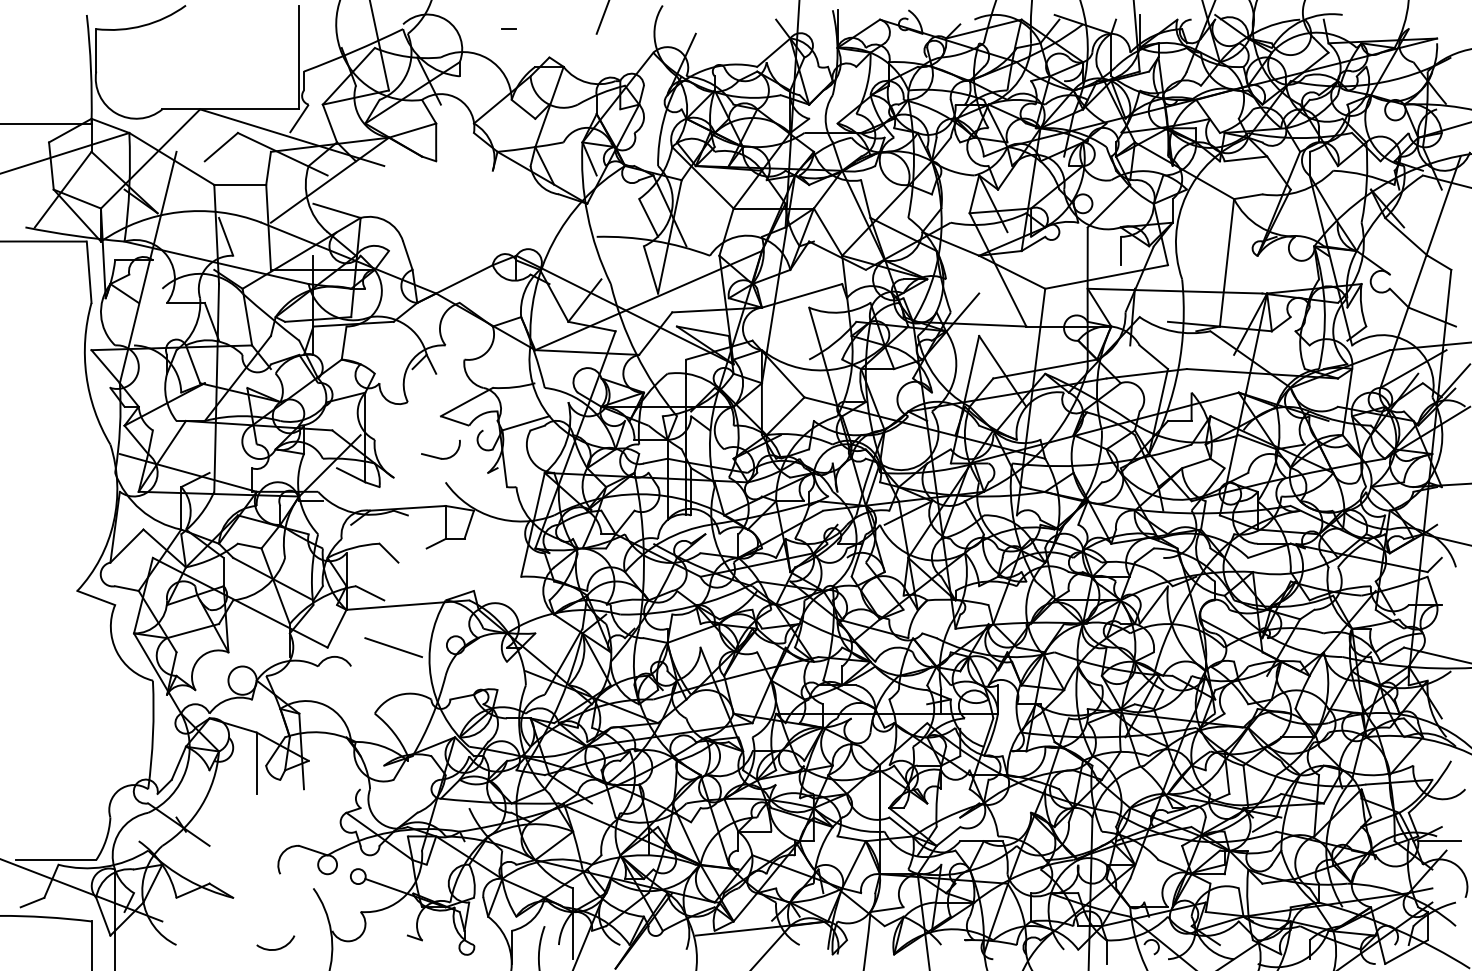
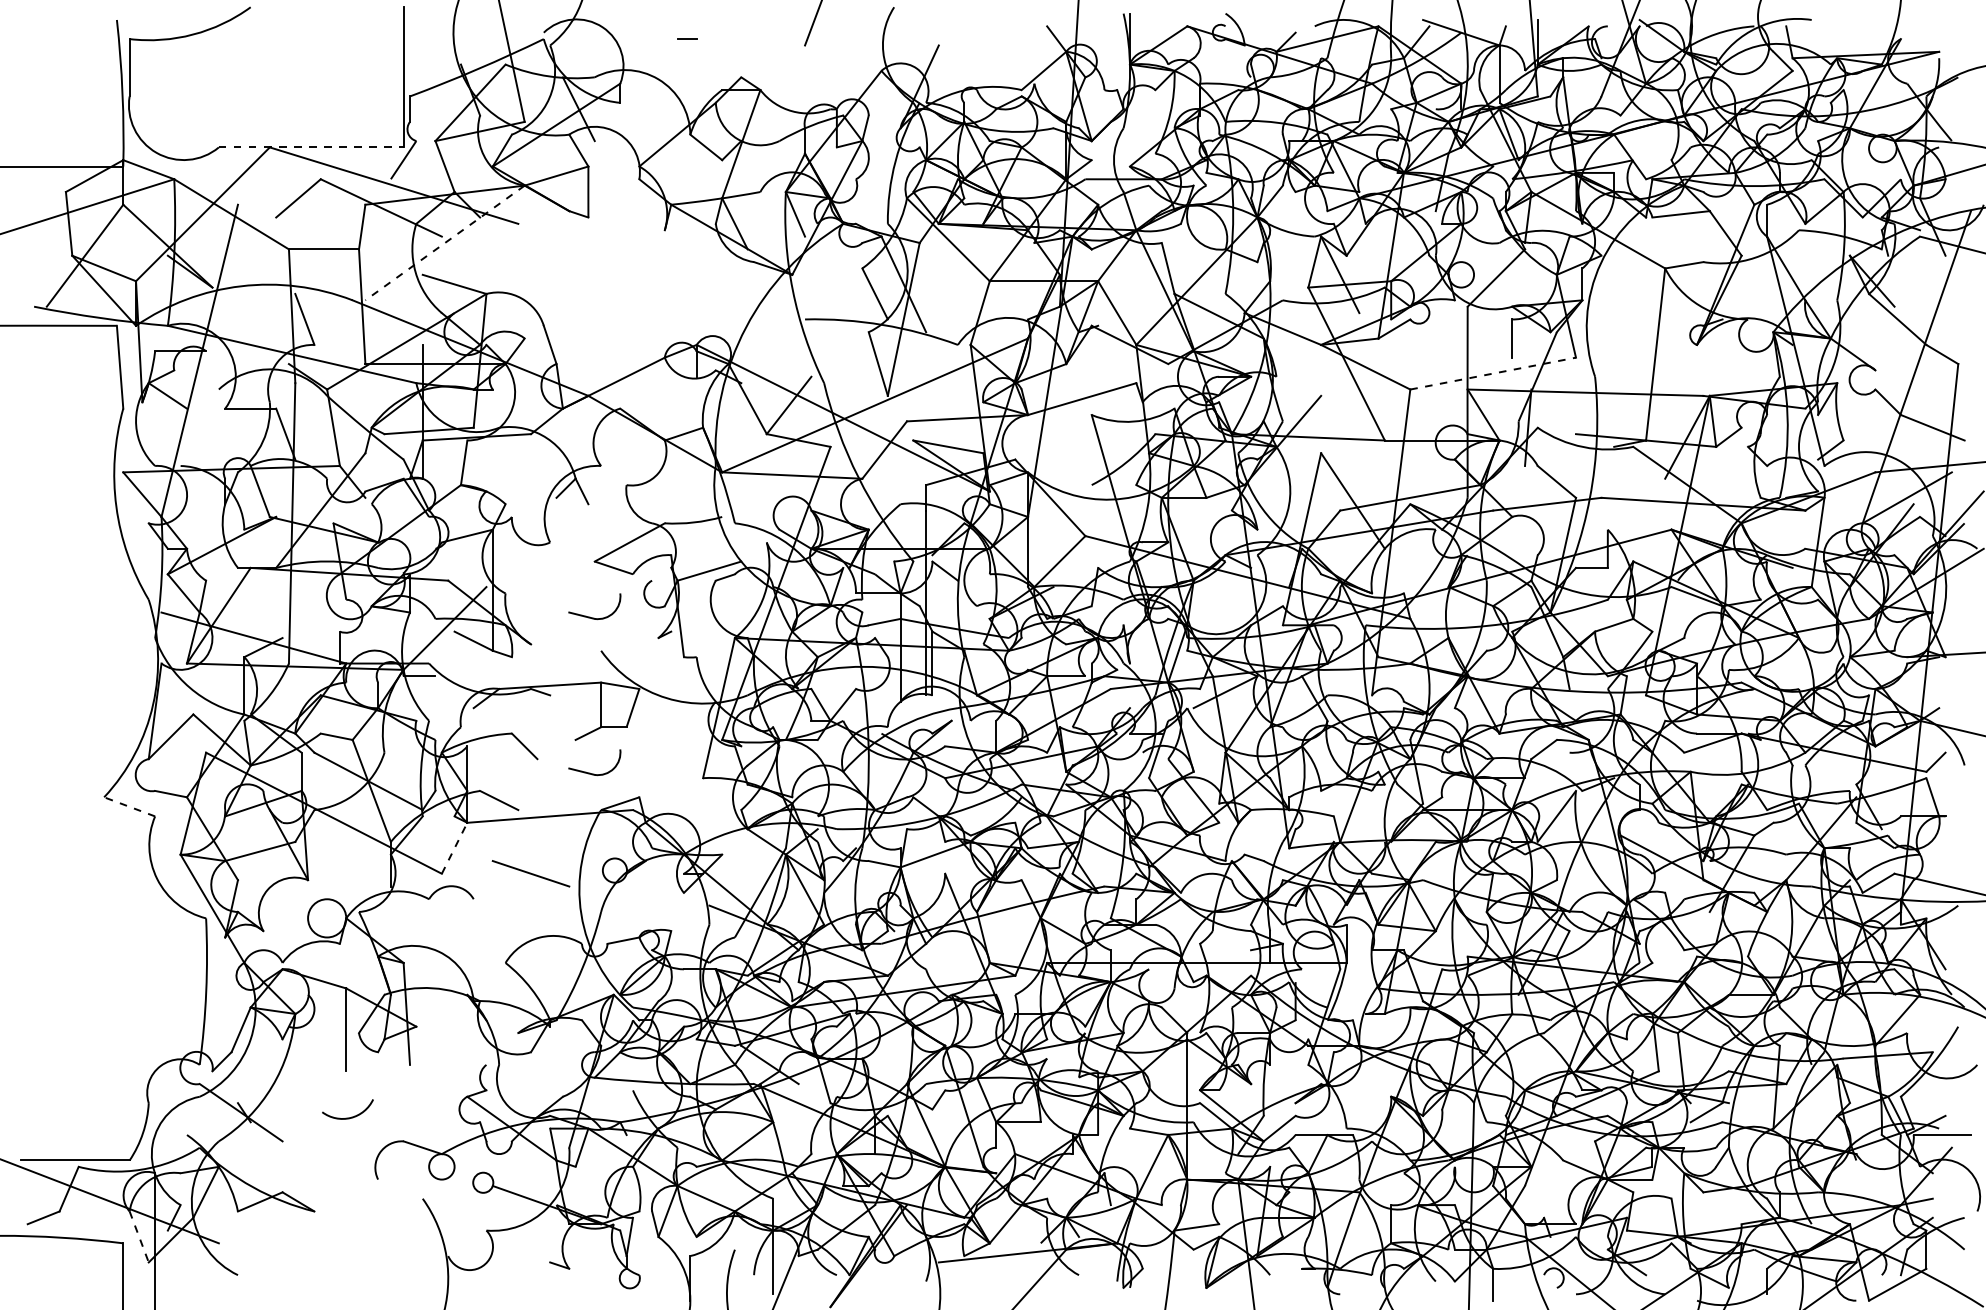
line: (231, 109) -> (311, 147), solid -> dashed
line: (329, 180) -> (444, 243), solid -> dashed
line: (1106, 276) -> (1493, 373), solid -> dashed
part: (437, 572) -> (590, 772), added
line: (96, 597) -> (129, 806), solid -> dashed
line: (336, 628) -> (454, 847), solid -> dashed
line: (103, 917) -> (139, 1237), solid -> dashed
arc: (275, 948) -> (347, 1117), moved

